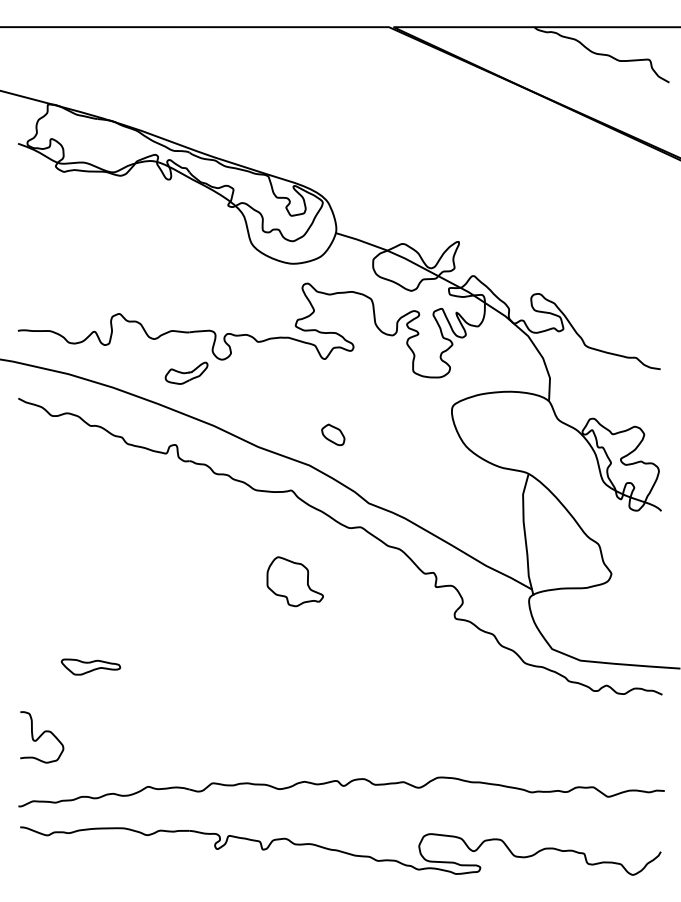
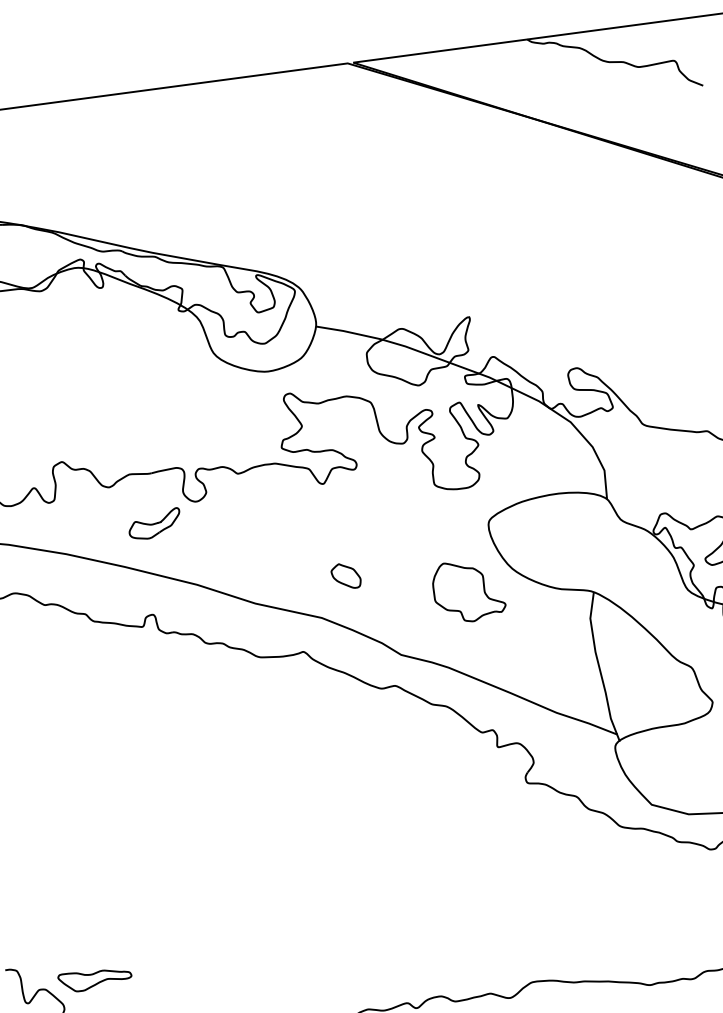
part: (294, 581) -> (467, 590), moved
part: (90, 666) -> (94, 978), moved

